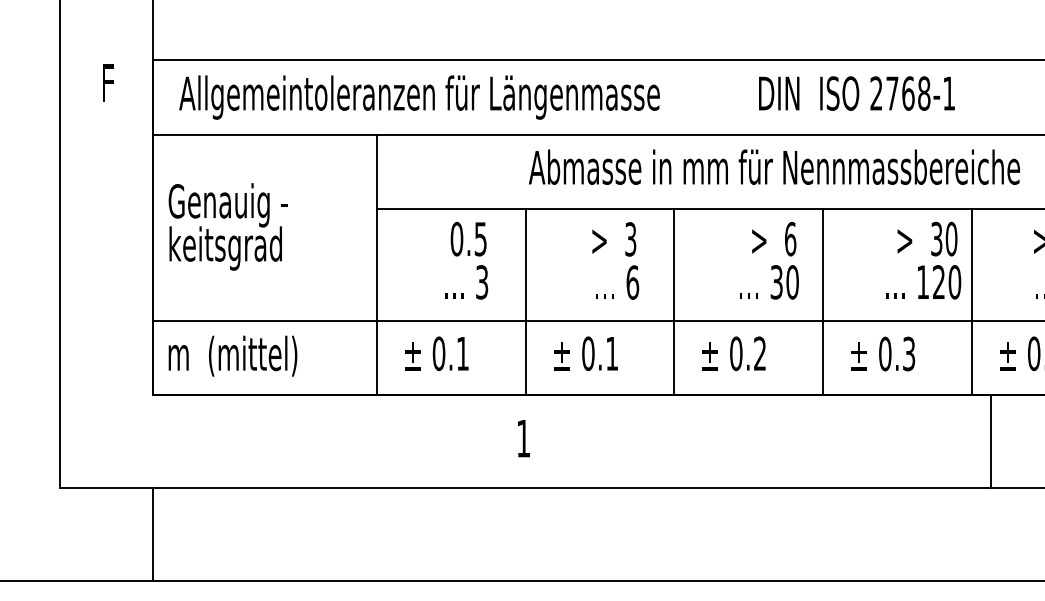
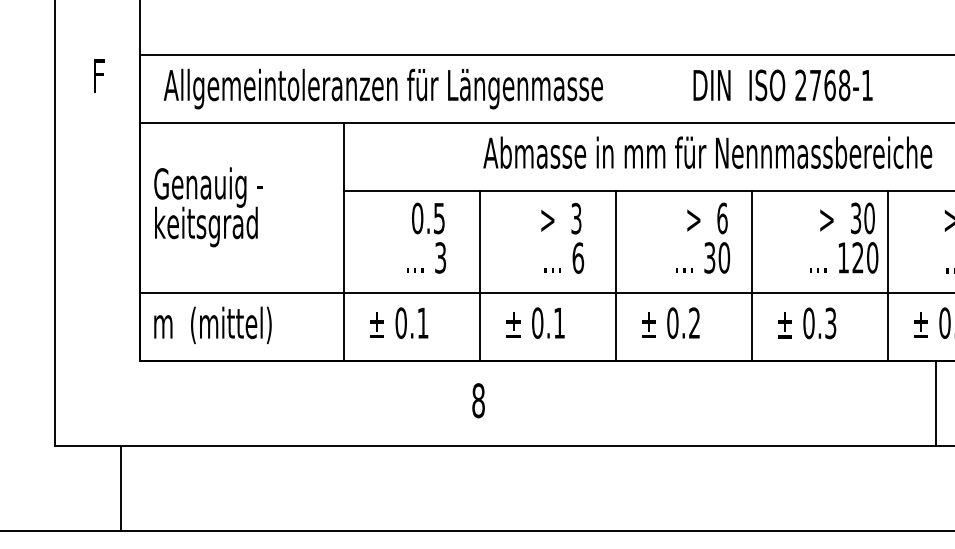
text: (523, 438) -> (478, 400), 1 -> 8
line: (990, 441) -> (936, 403), moved
line: (153, 534) -> (121, 488), moved

